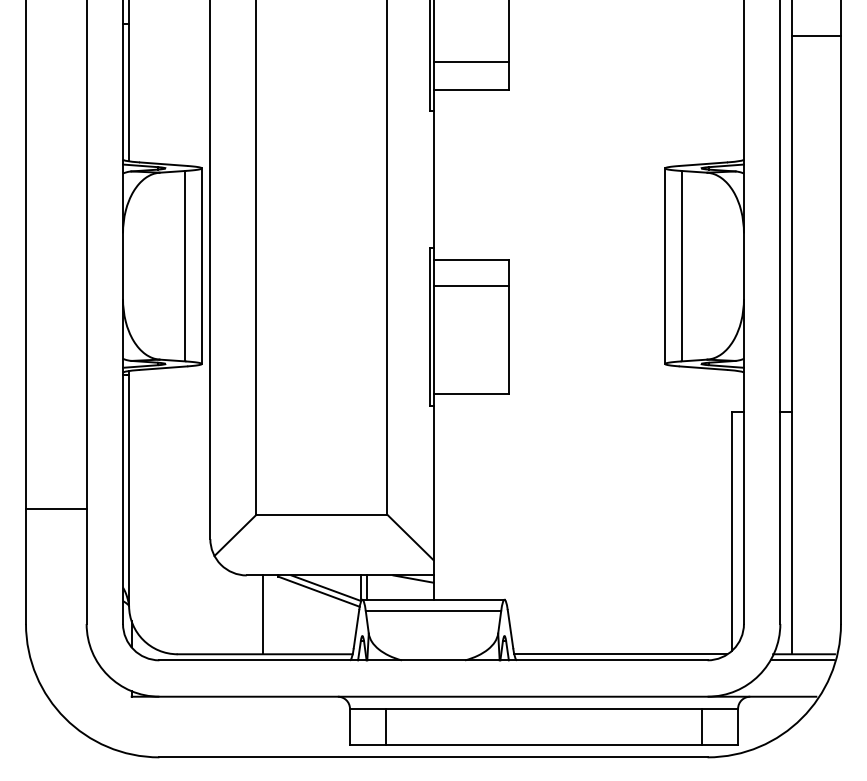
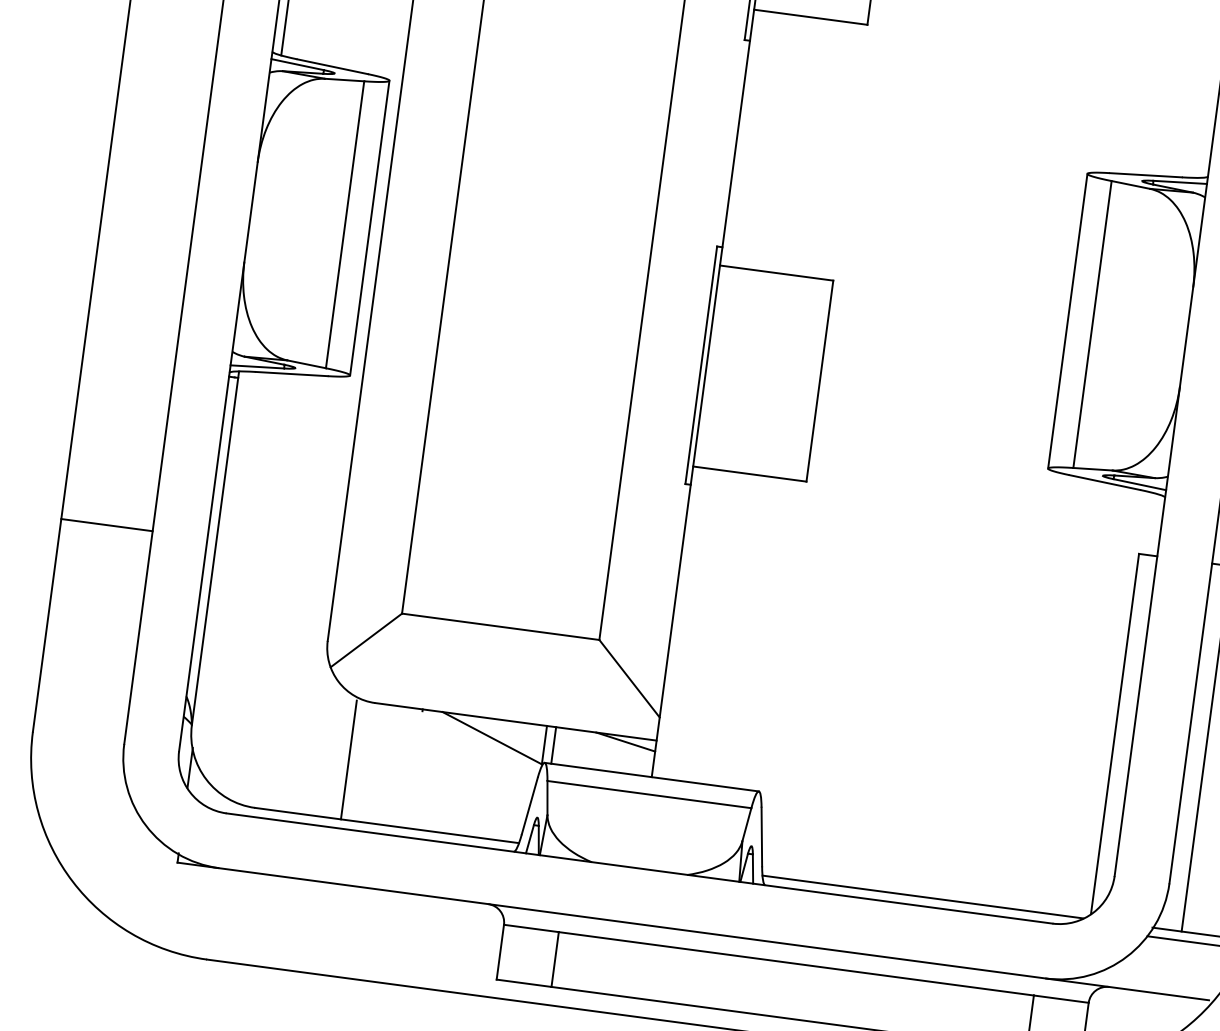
line: (470, 285) -> (770, 311), removed
line: (56, 508) -> (107, 524), moved
line: (318, 591) -> (480, 741), removed
line: (262, 614) -> (348, 759), moved

